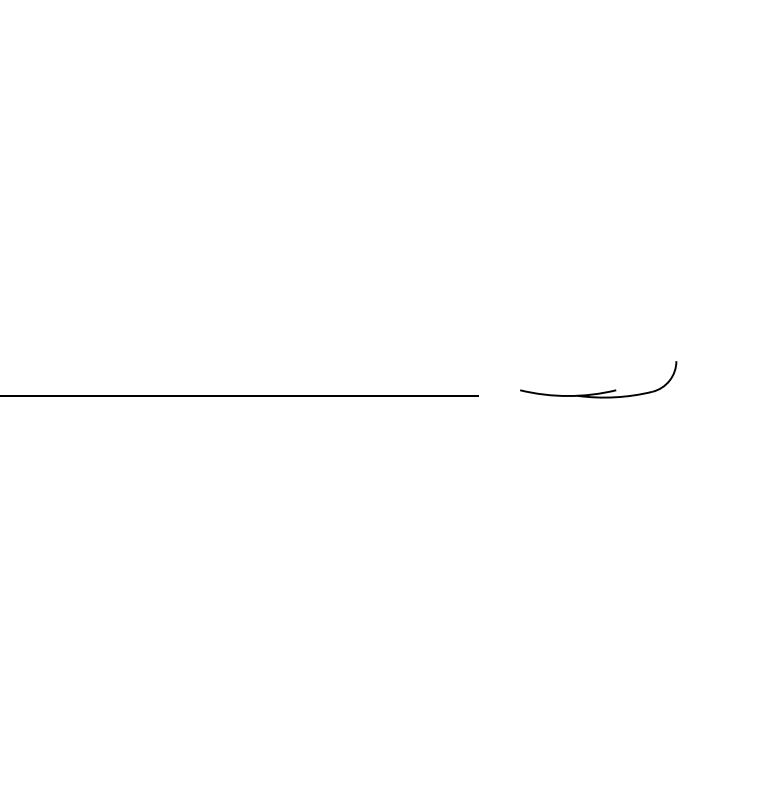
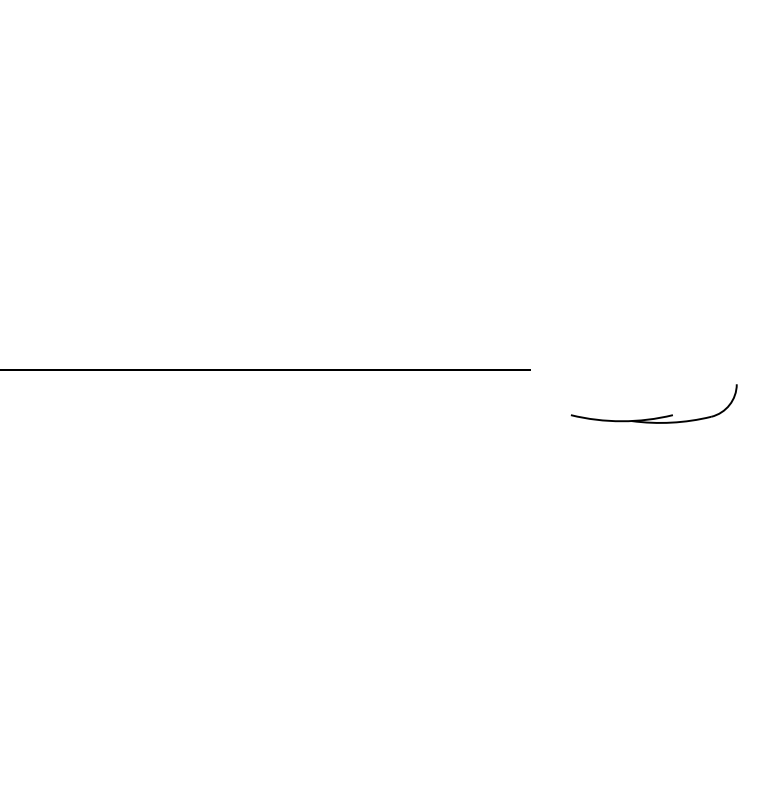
part: (598, 392) -> (654, 417), moved

